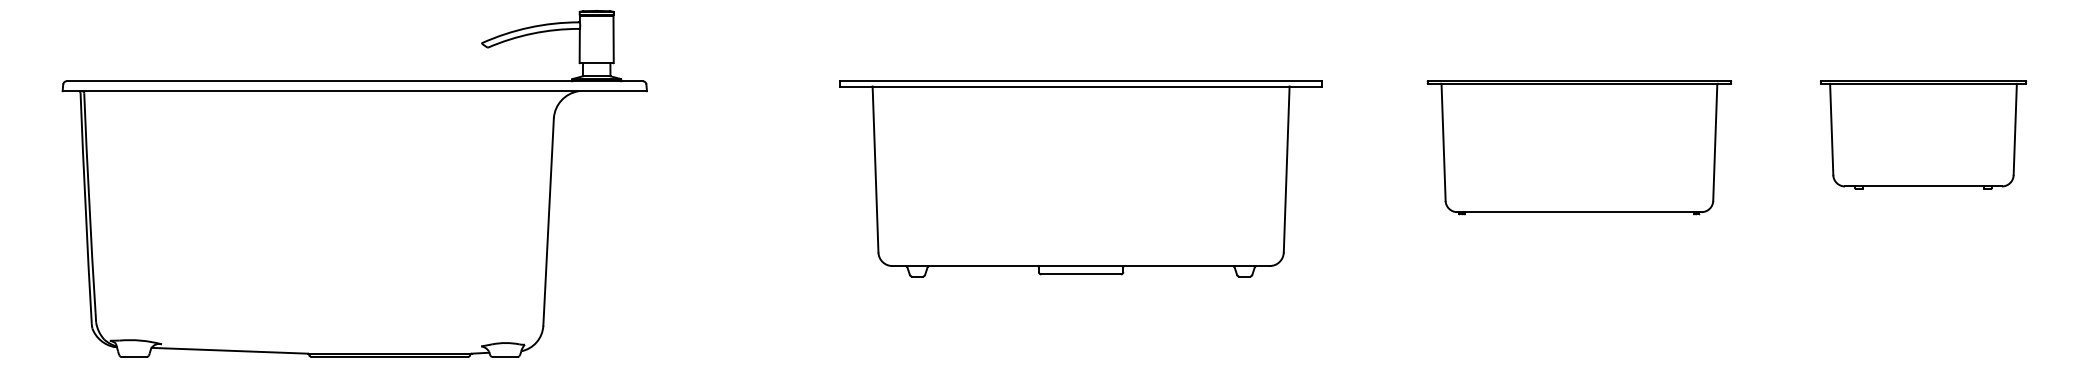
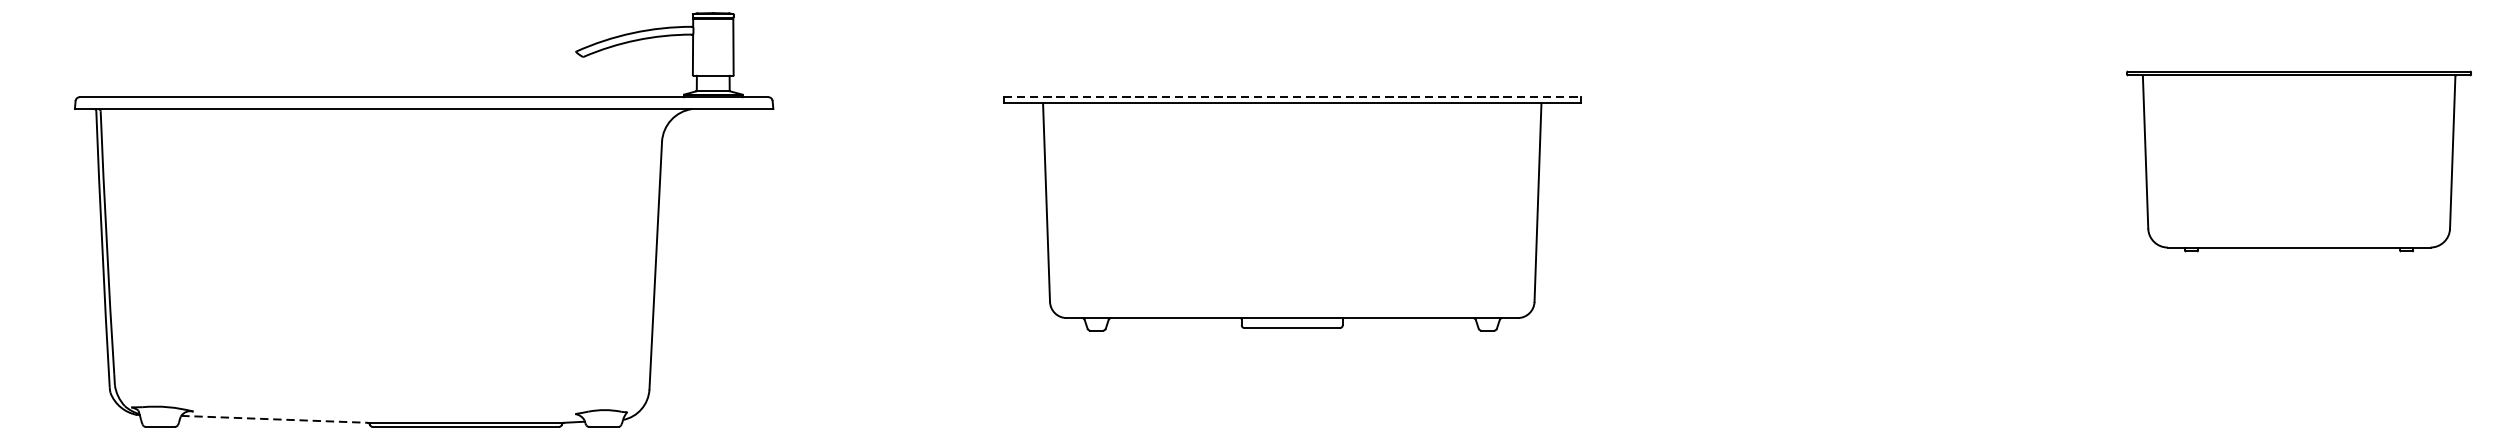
line: (1081, 81) -> (1292, 97), solid -> dashed
part: (1923, 134) -> (2299, 160), size x1.4
part: (1579, 147) -> (1887, 176), removed
line: (230, 350) -> (275, 419), solid -> dashed

